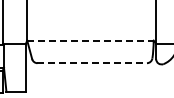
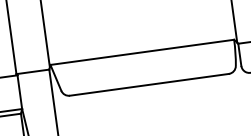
line: (90, 40) -> (142, 52), dashed -> solid
line: (92, 63) -> (149, 85), dashed -> solid

